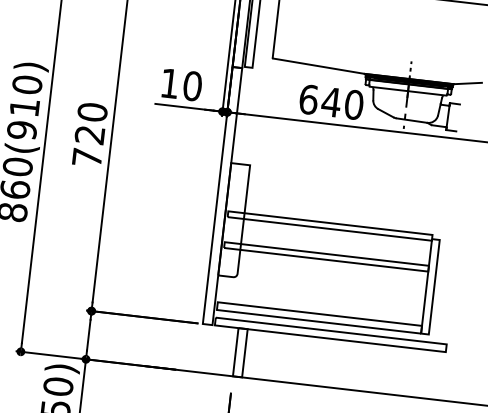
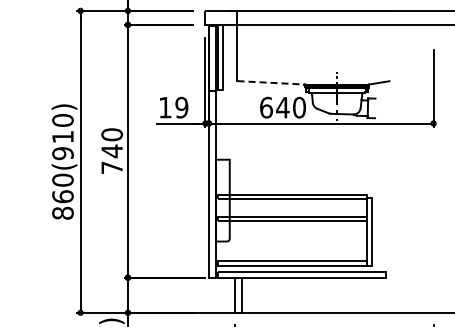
line: (319, 65) -> (271, 82), solid -> dashed
text: (192, 85) -> (181, 107), 10 -> 19
text: (89, 135) -> (111, 151), 720 -> 740

